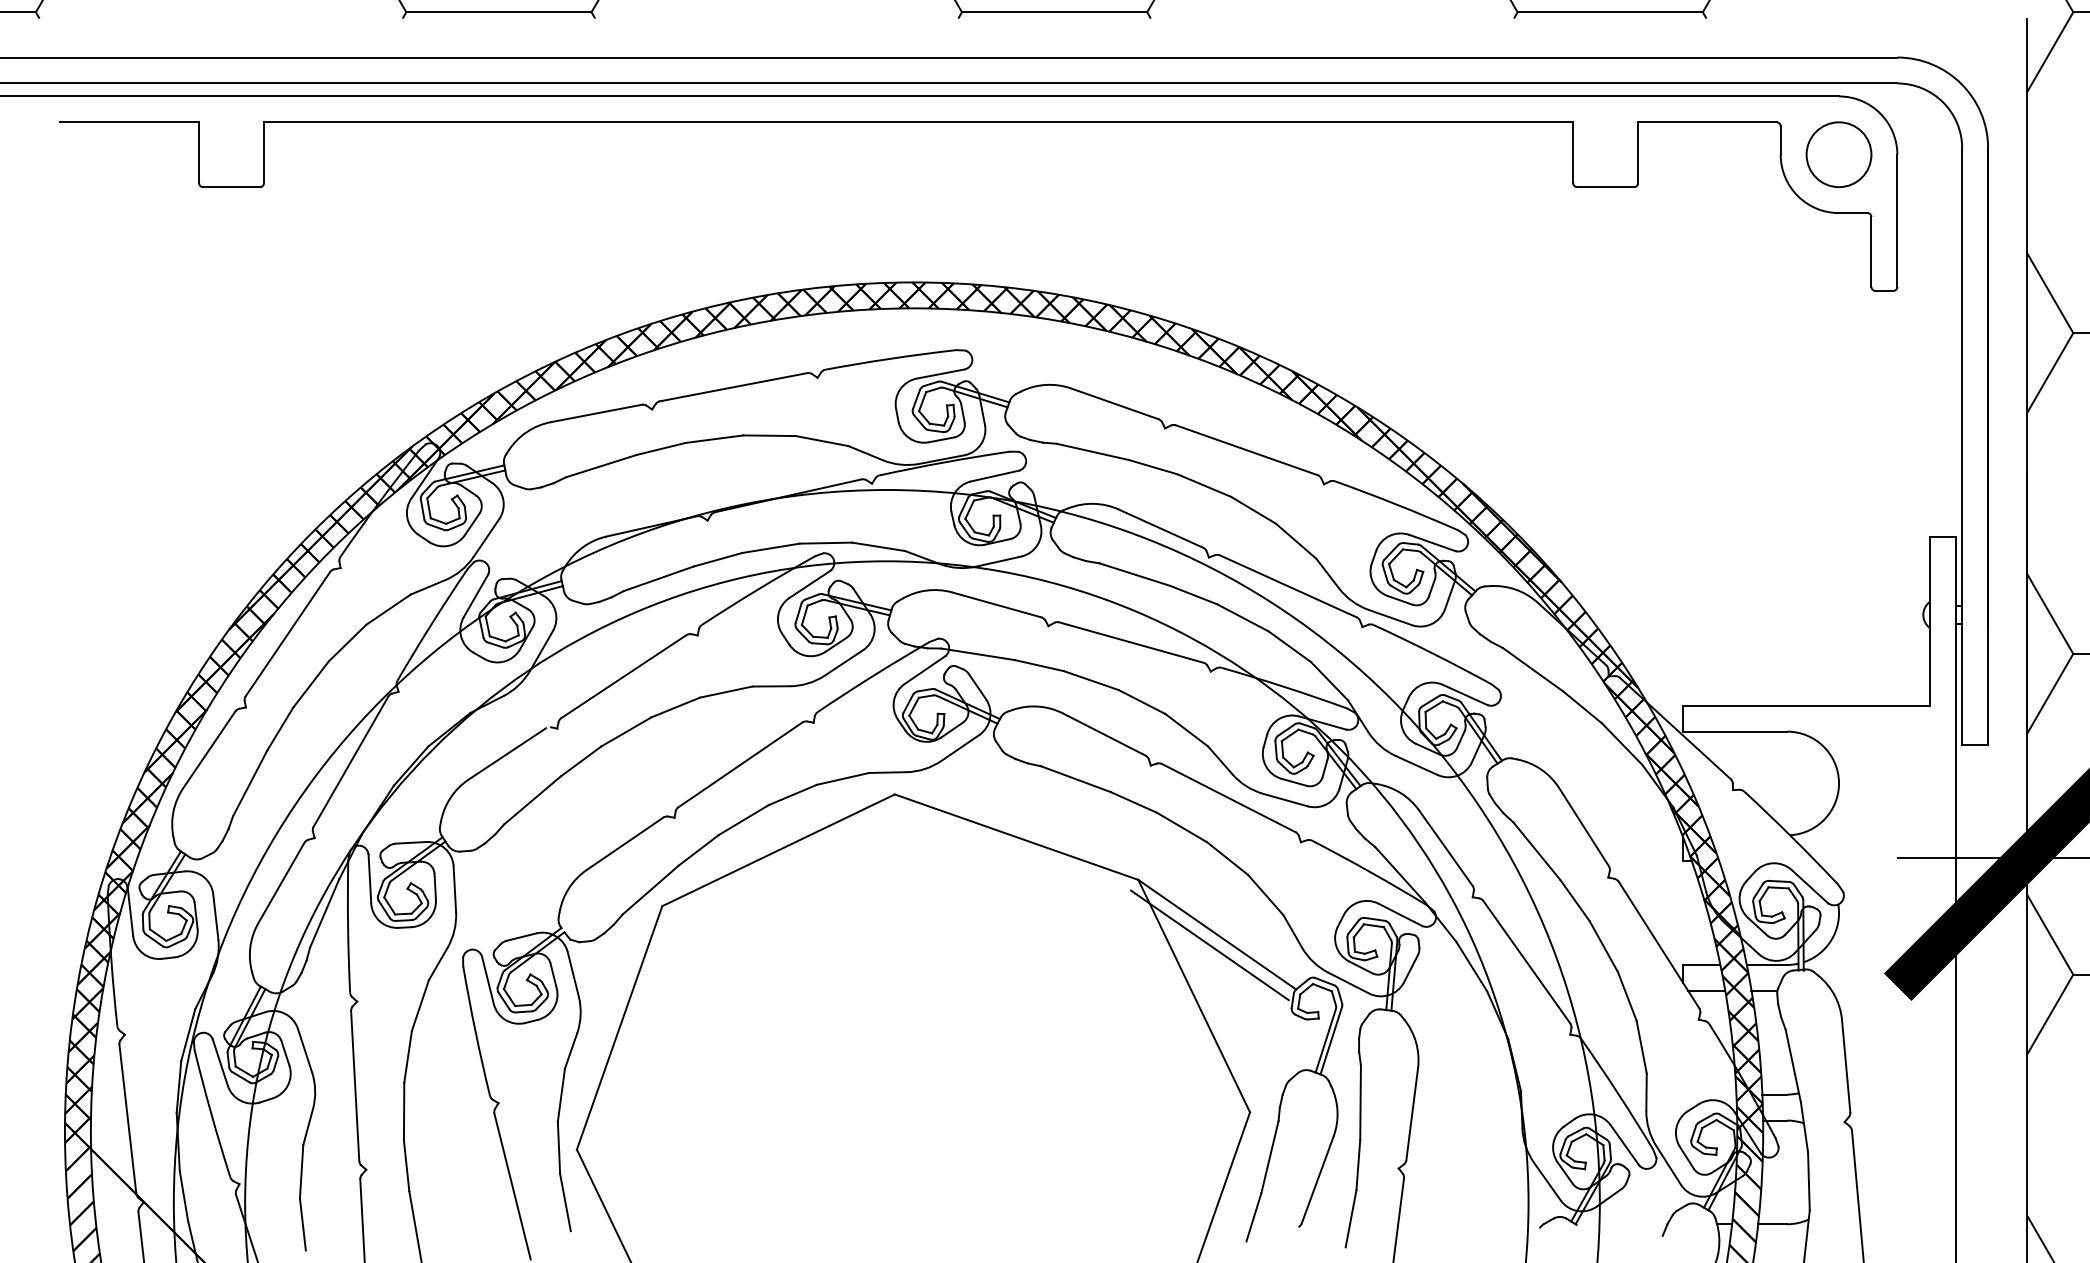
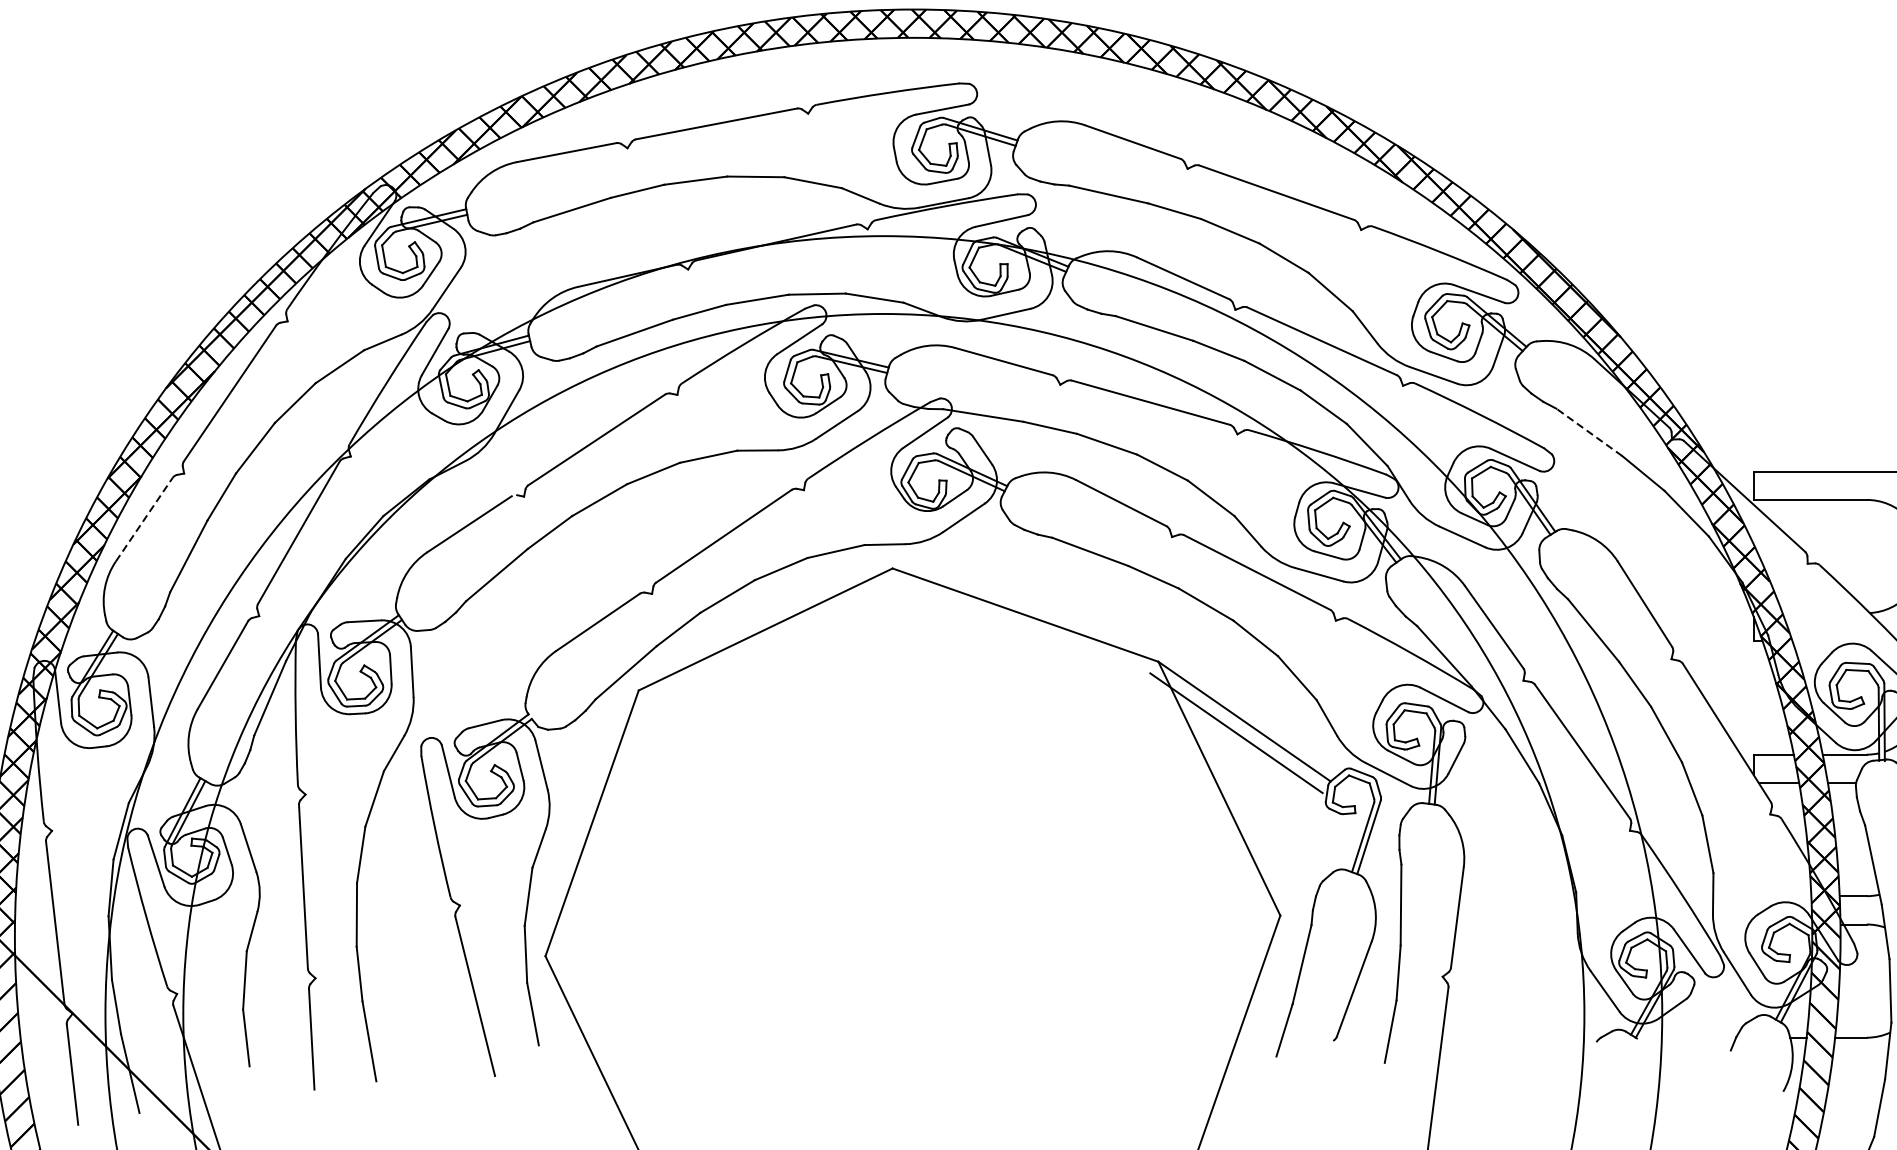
line: (1532, 669) -> (1588, 432), solid -> dashed
line: (209, 749) -> (144, 519), solid -> dashed

